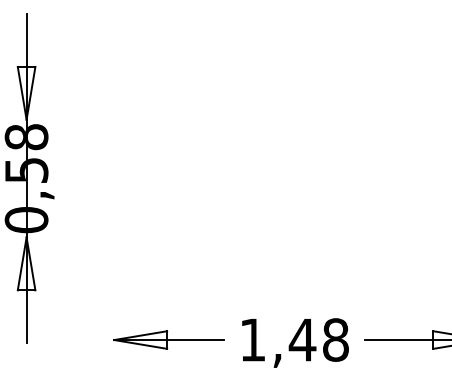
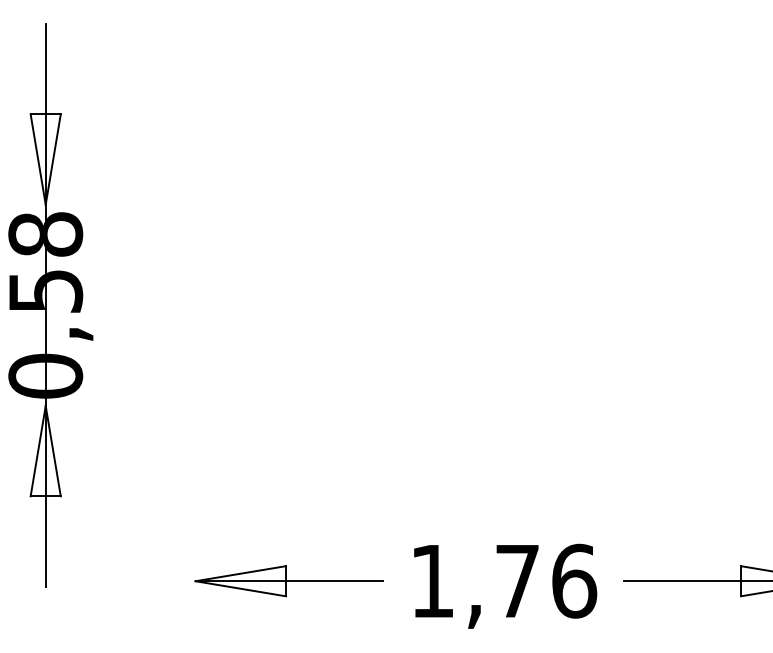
text: (318, 339) -> (544, 580), 1,48 -> 1,76

